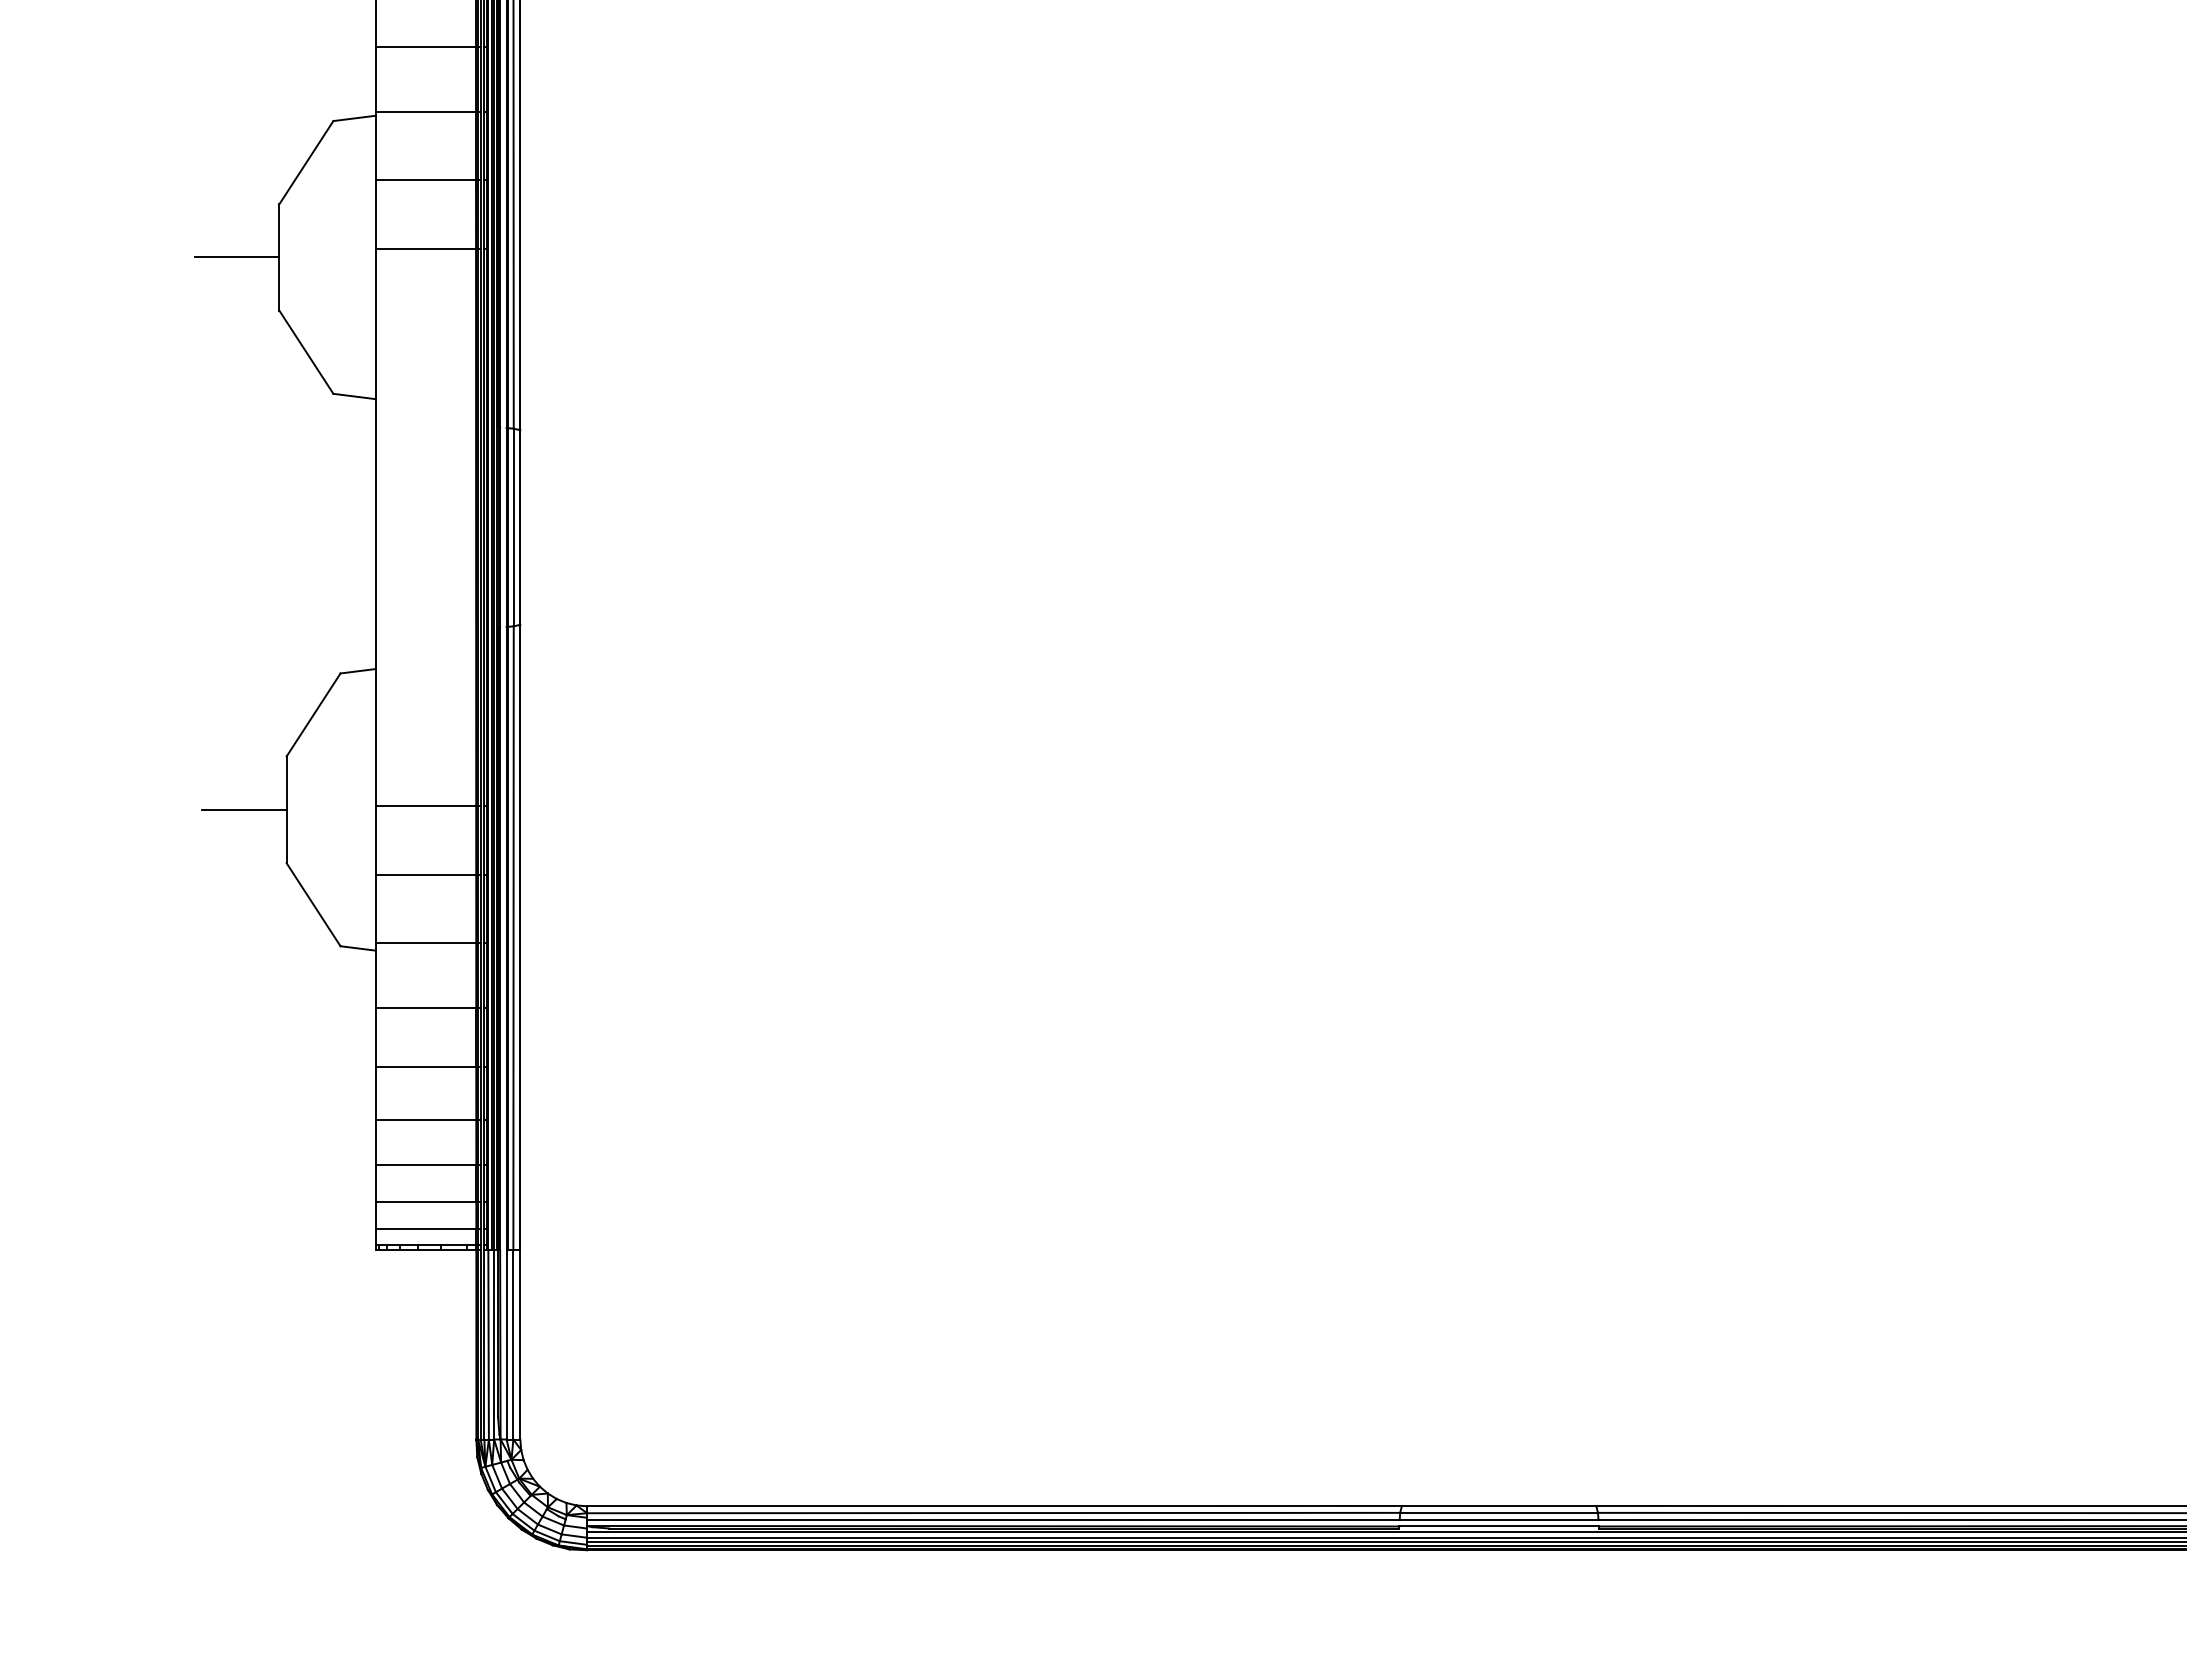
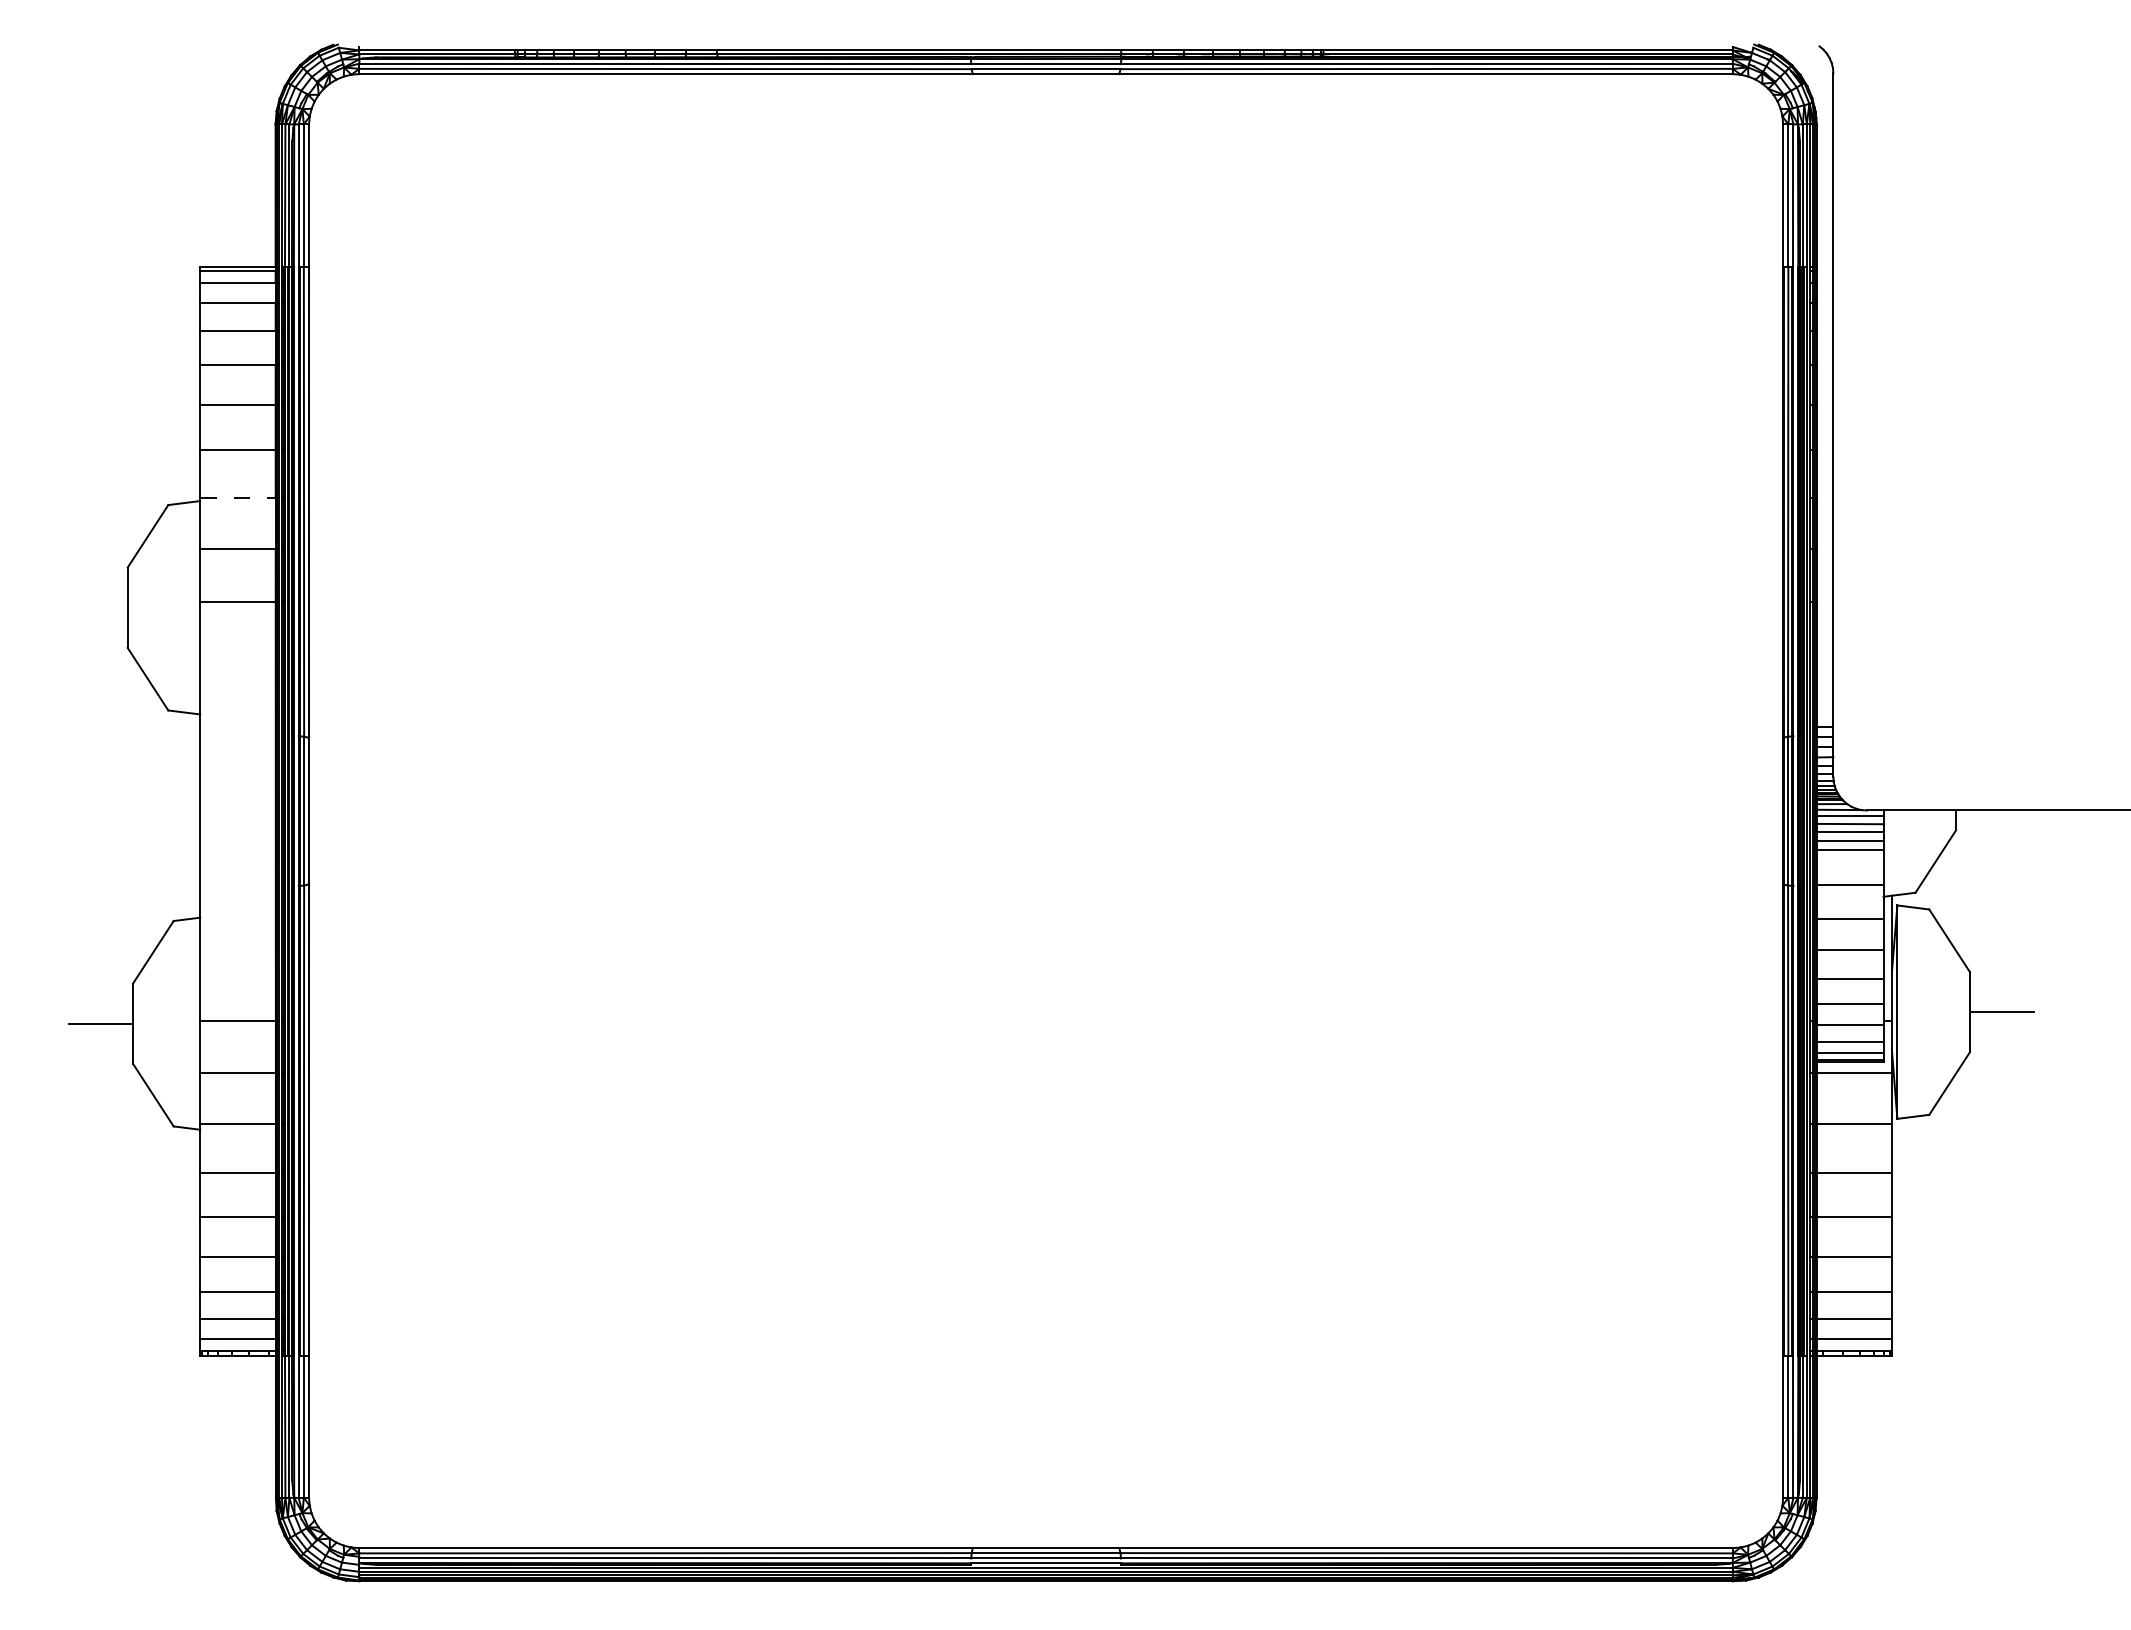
line: (425, 112) -> (237, 498), solid -> dashed
line: (236, 257) -> (95, 607), removed

